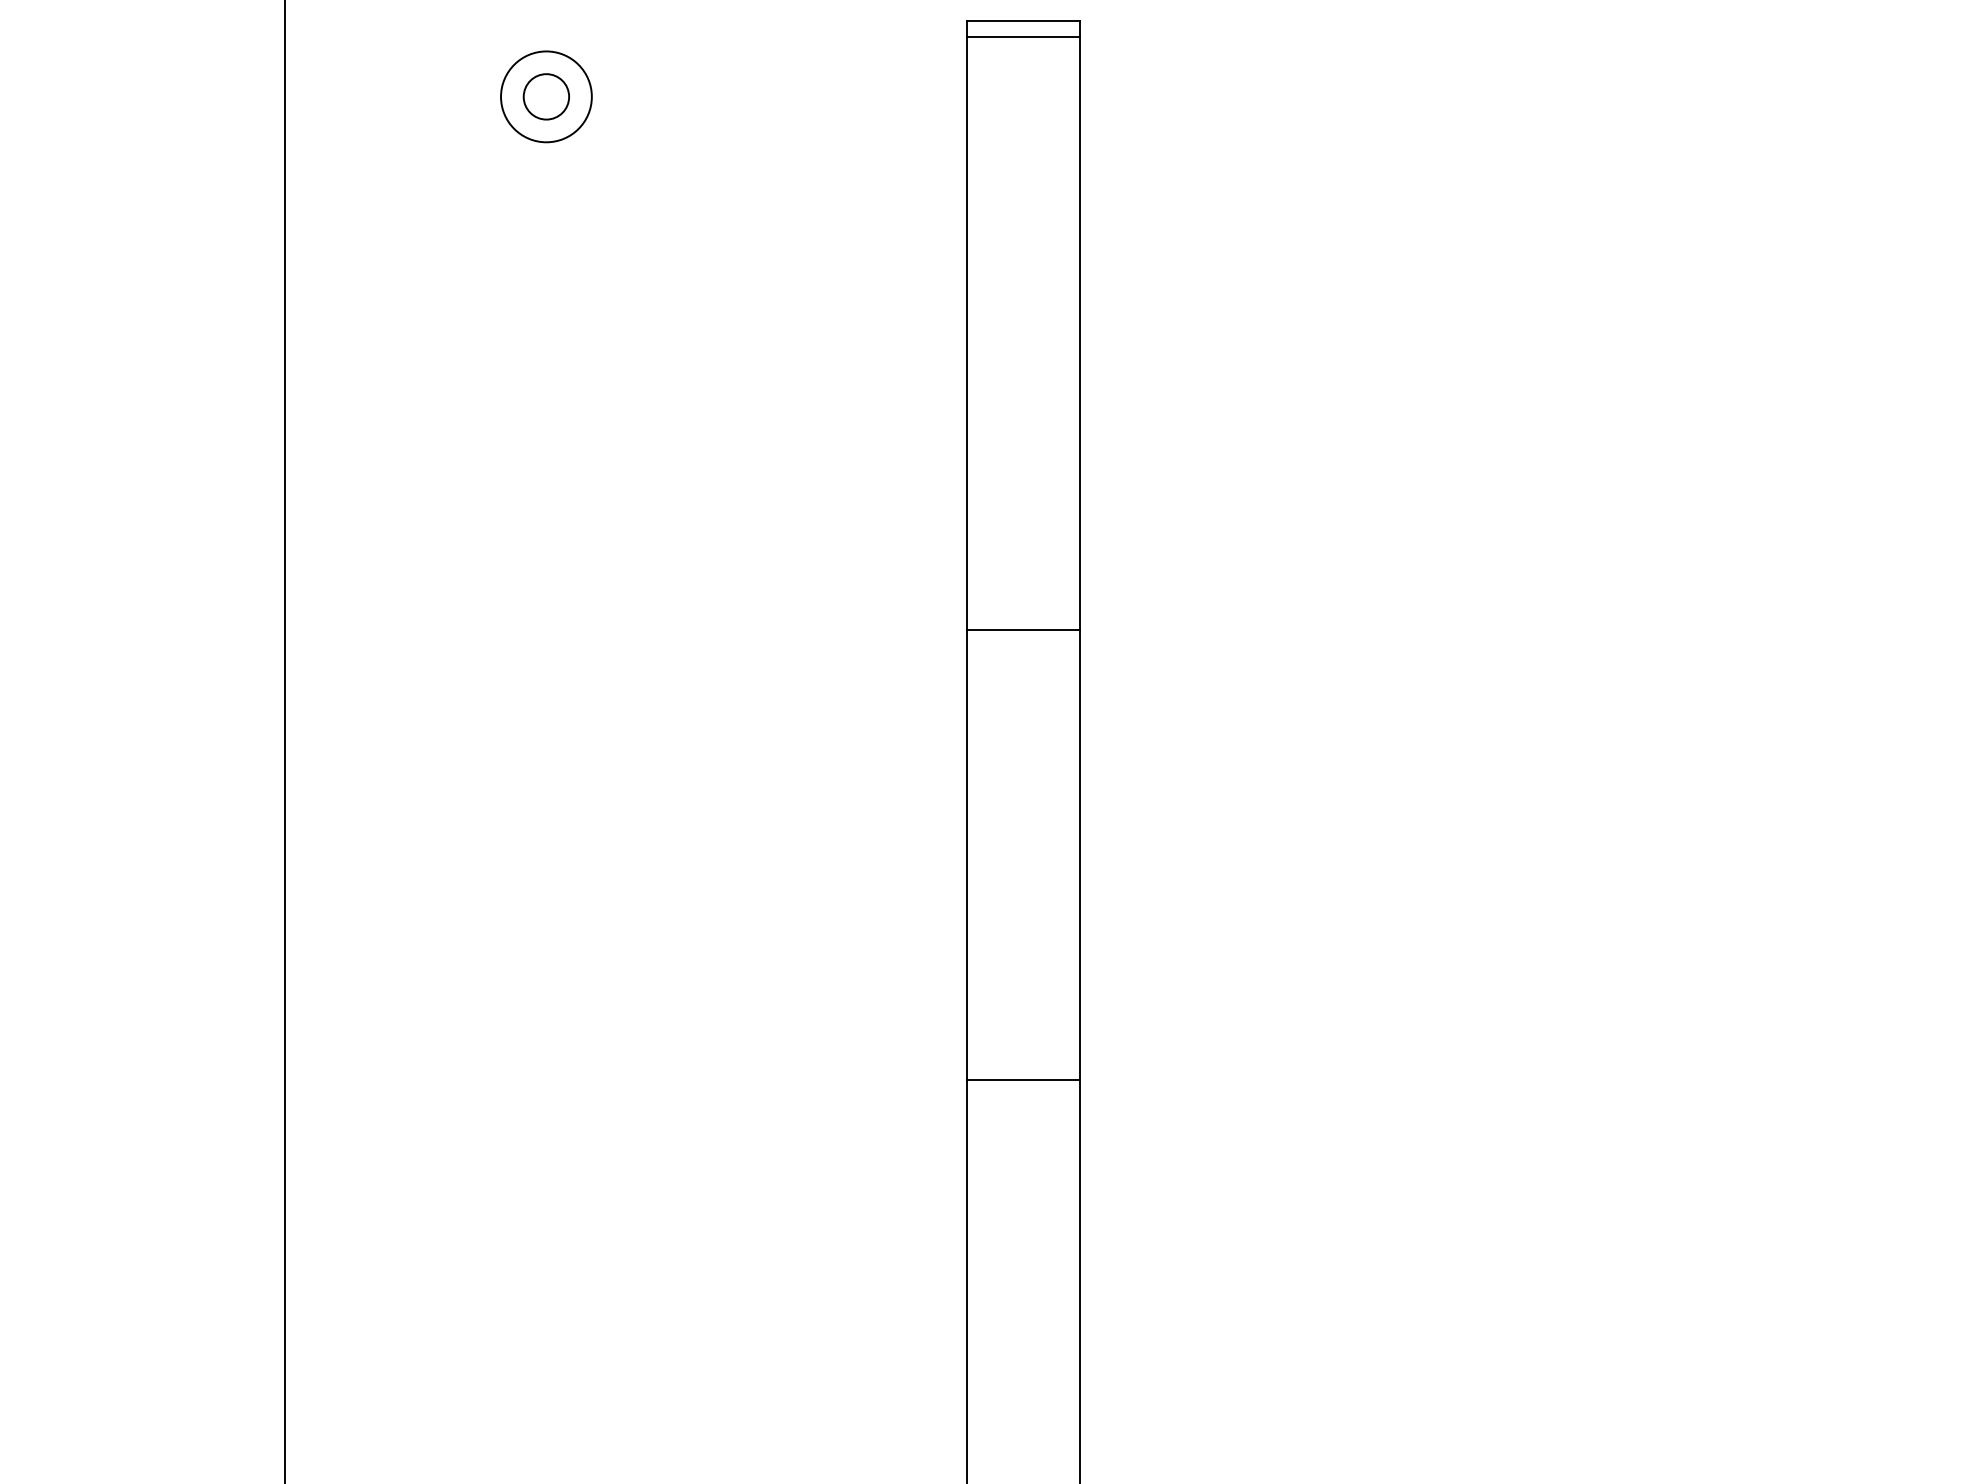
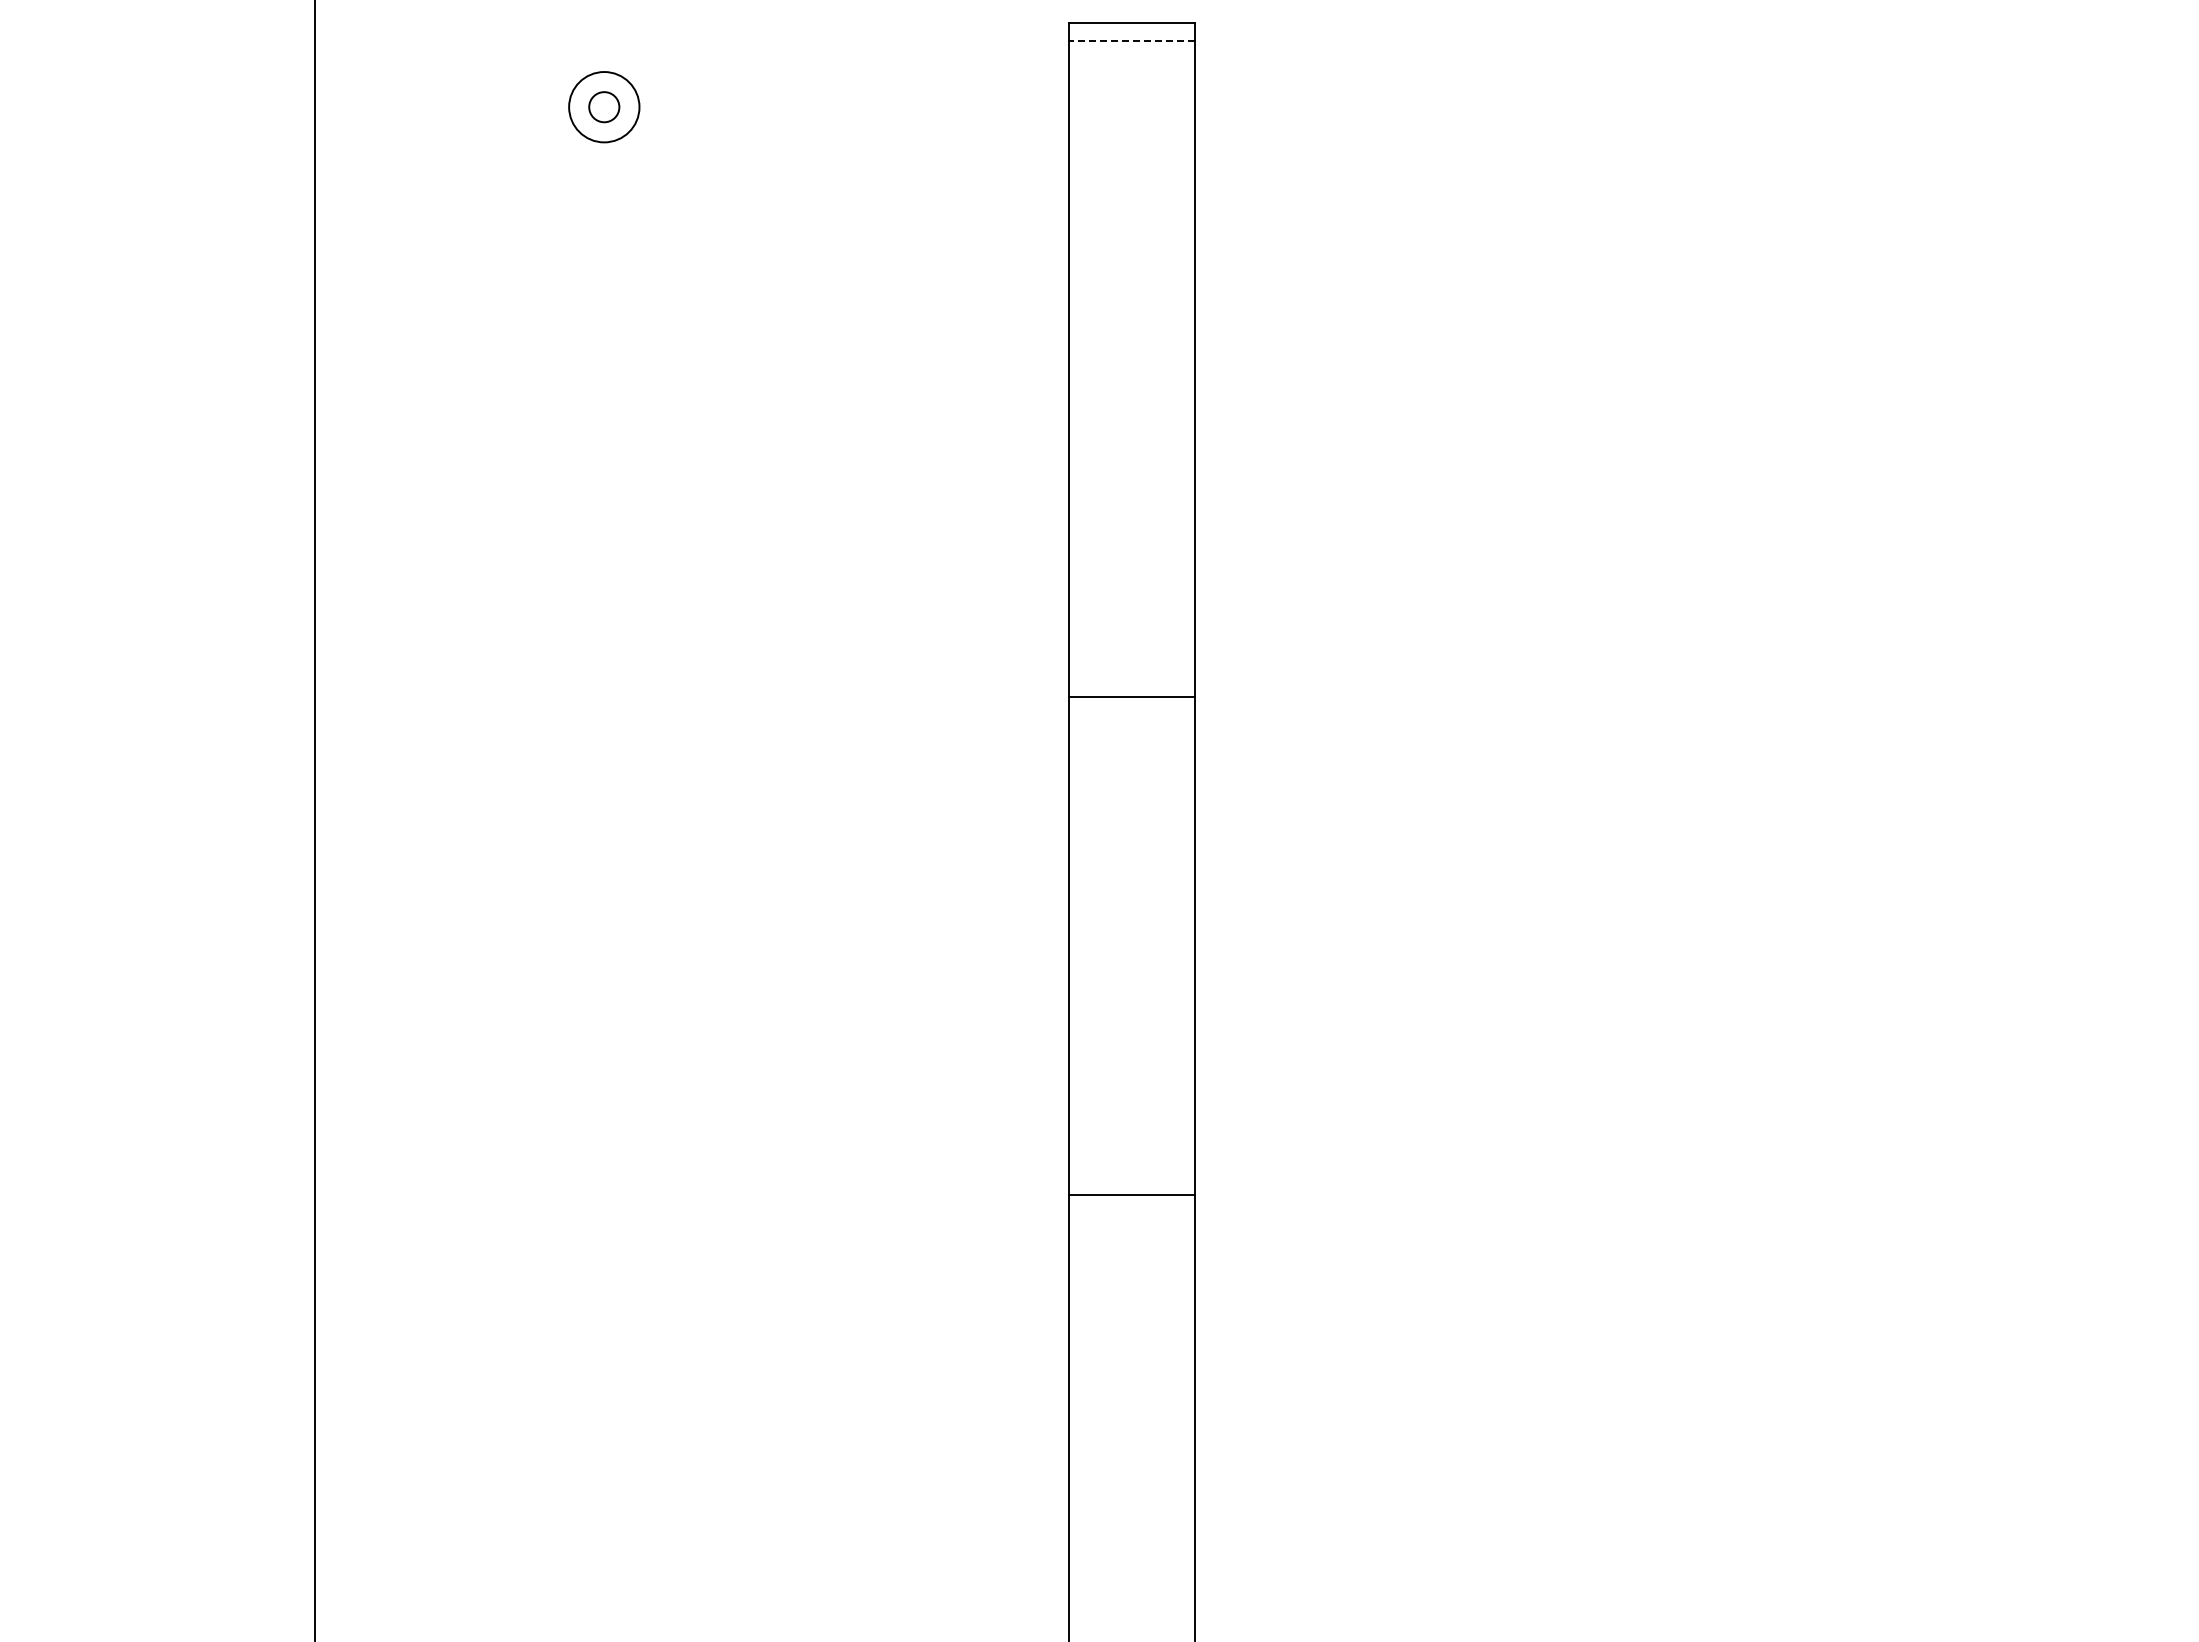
line: (1023, 37) -> (1132, 41), solid -> dashed
circle: (546, 96) -> (604, 106), size x0.7
circle: (546, 97) -> (604, 107), size x0.6

